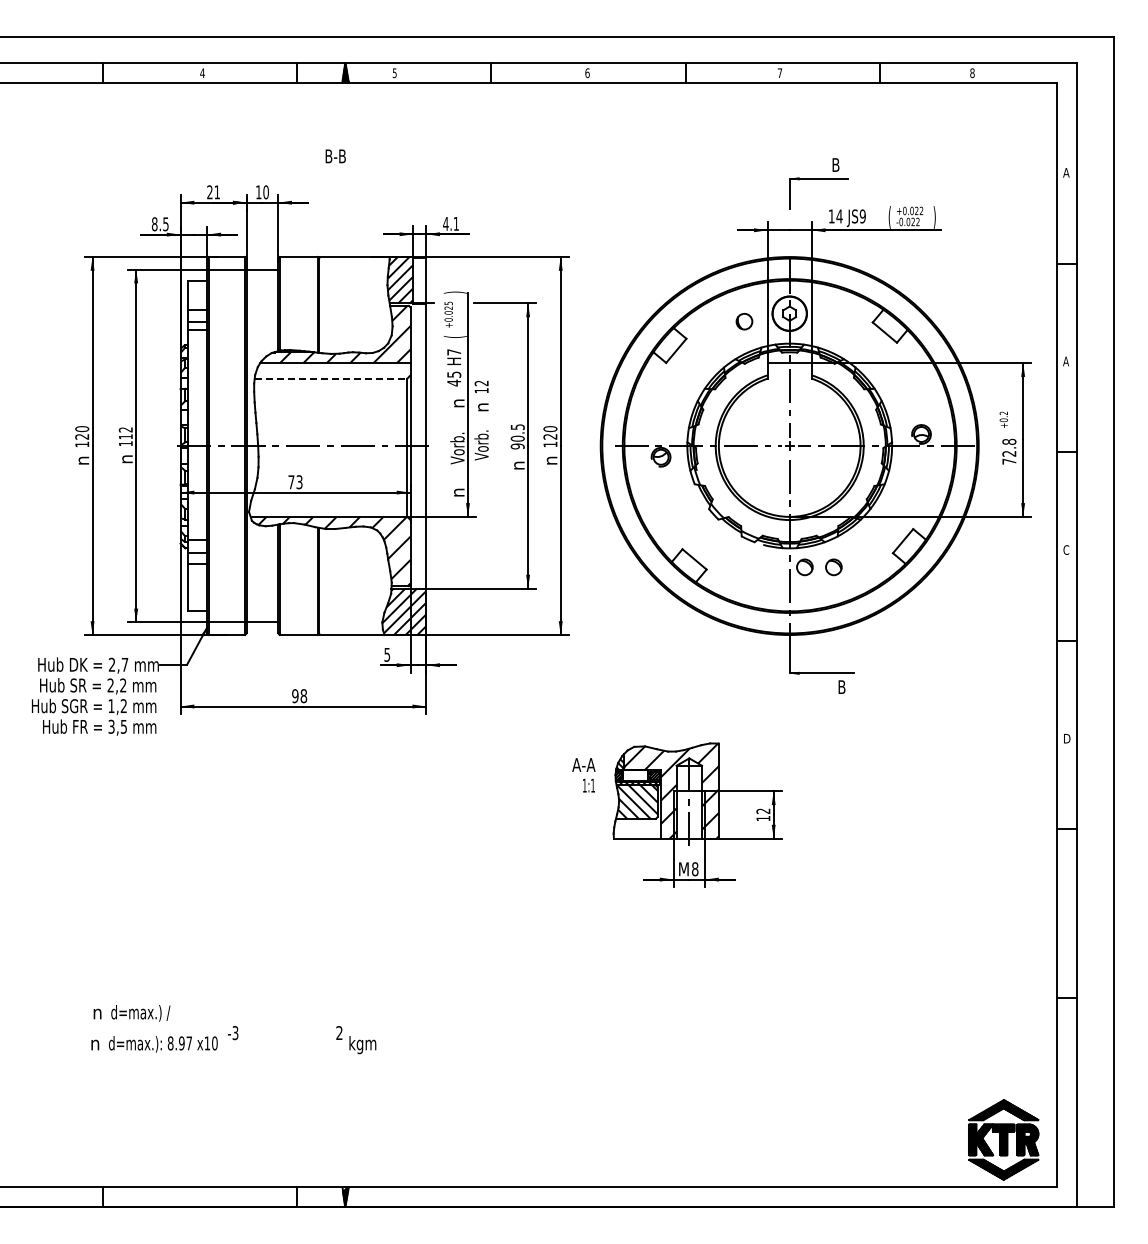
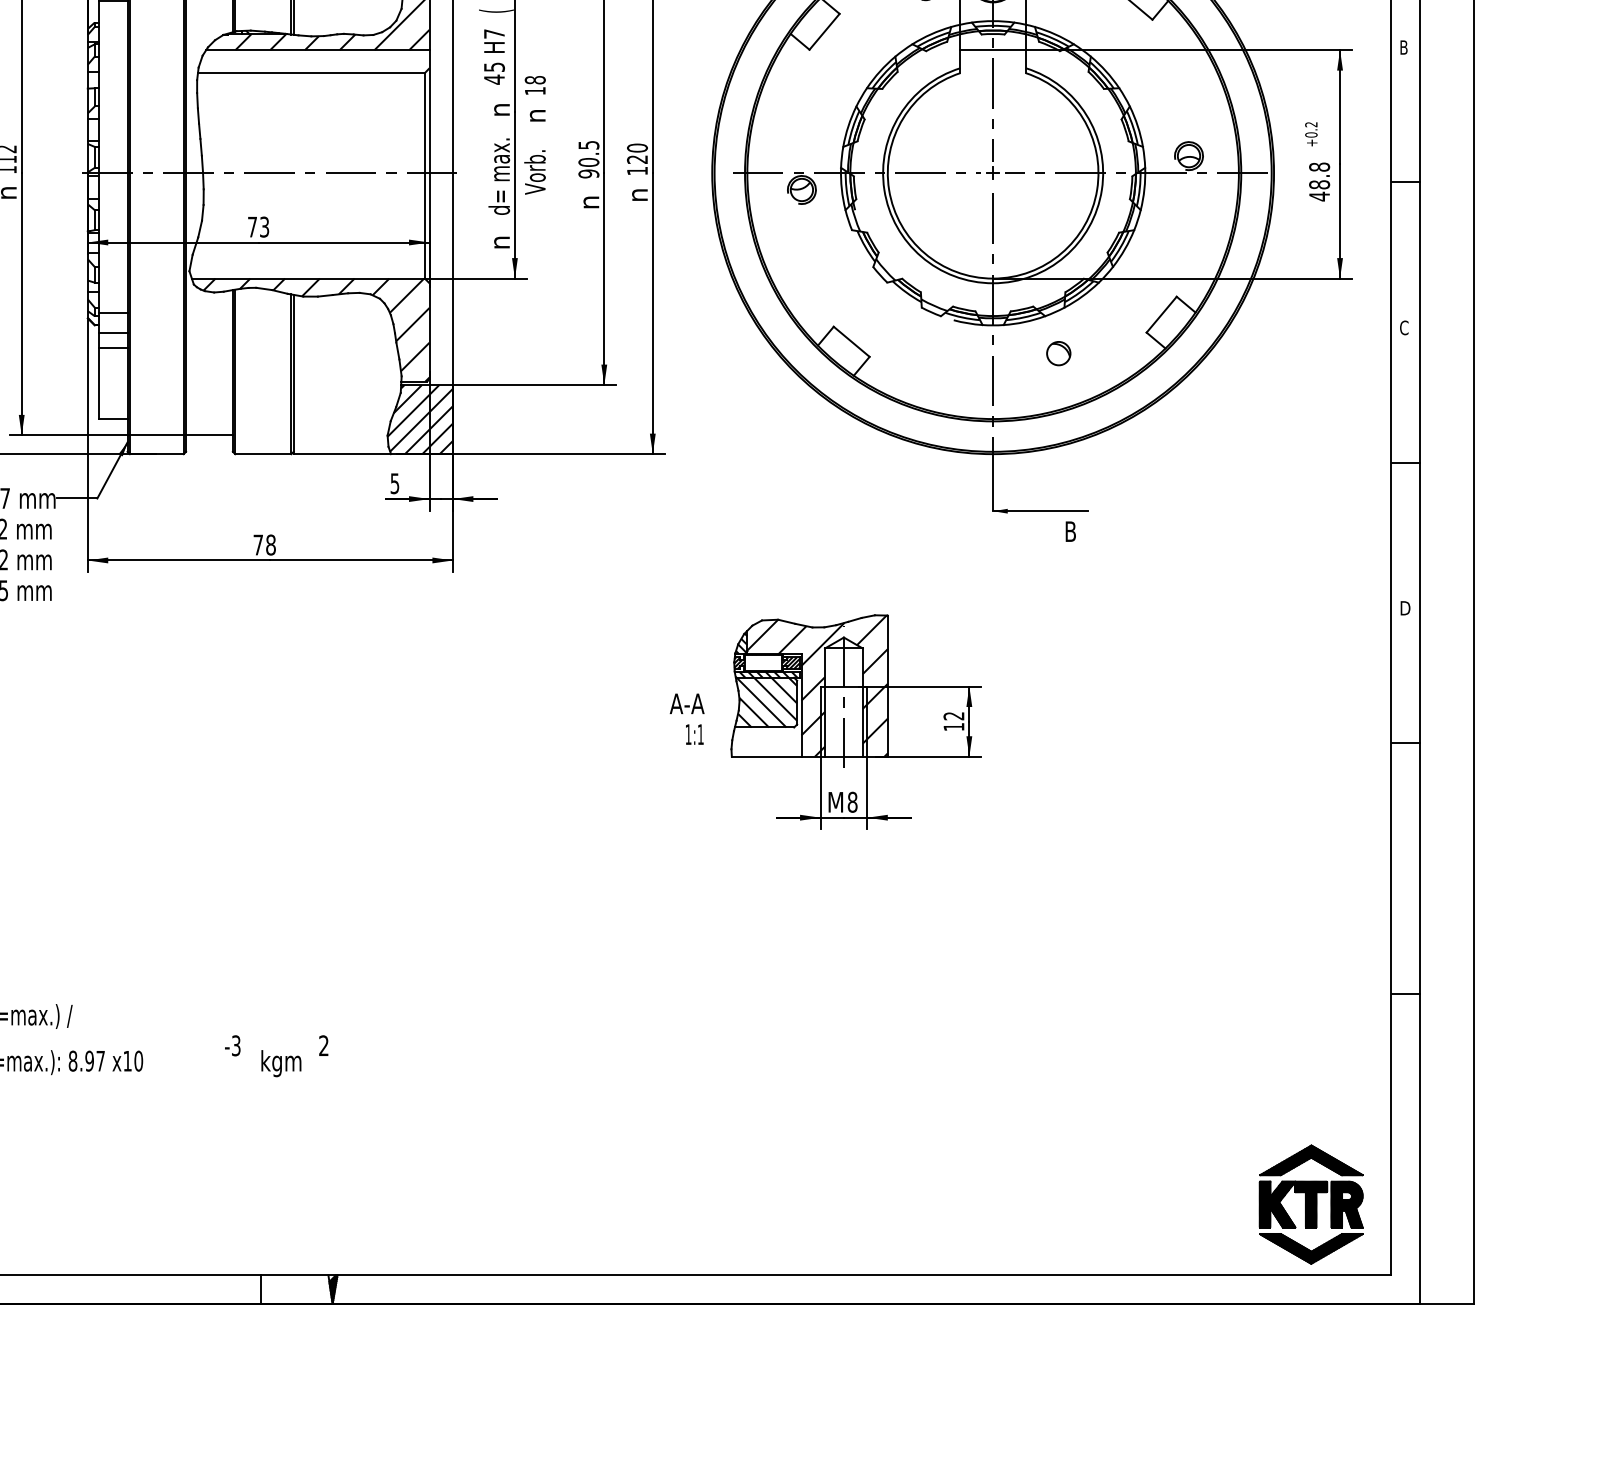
text: (1065, 361) -> (1403, 47), A -> B
line: (331, 378) -> (312, 72), dashed -> solid
text: (481, 383) -> (535, 80), 12 -> 18
text: (457, 448) -> (499, 176), Vorb. -> d= max.
text: (1009, 457) -> (1319, 190), 72.8 -> 48.8
part: (804, 567) -> (1015, 353), removed
text: (295, 696) -> (258, 545), 98 -> 78
text: (583, 775) -> (686, 719), moved
text: (233, 1033) -> (233, 1046), moved
text: (362, 1045) -> (280, 1064), moved

